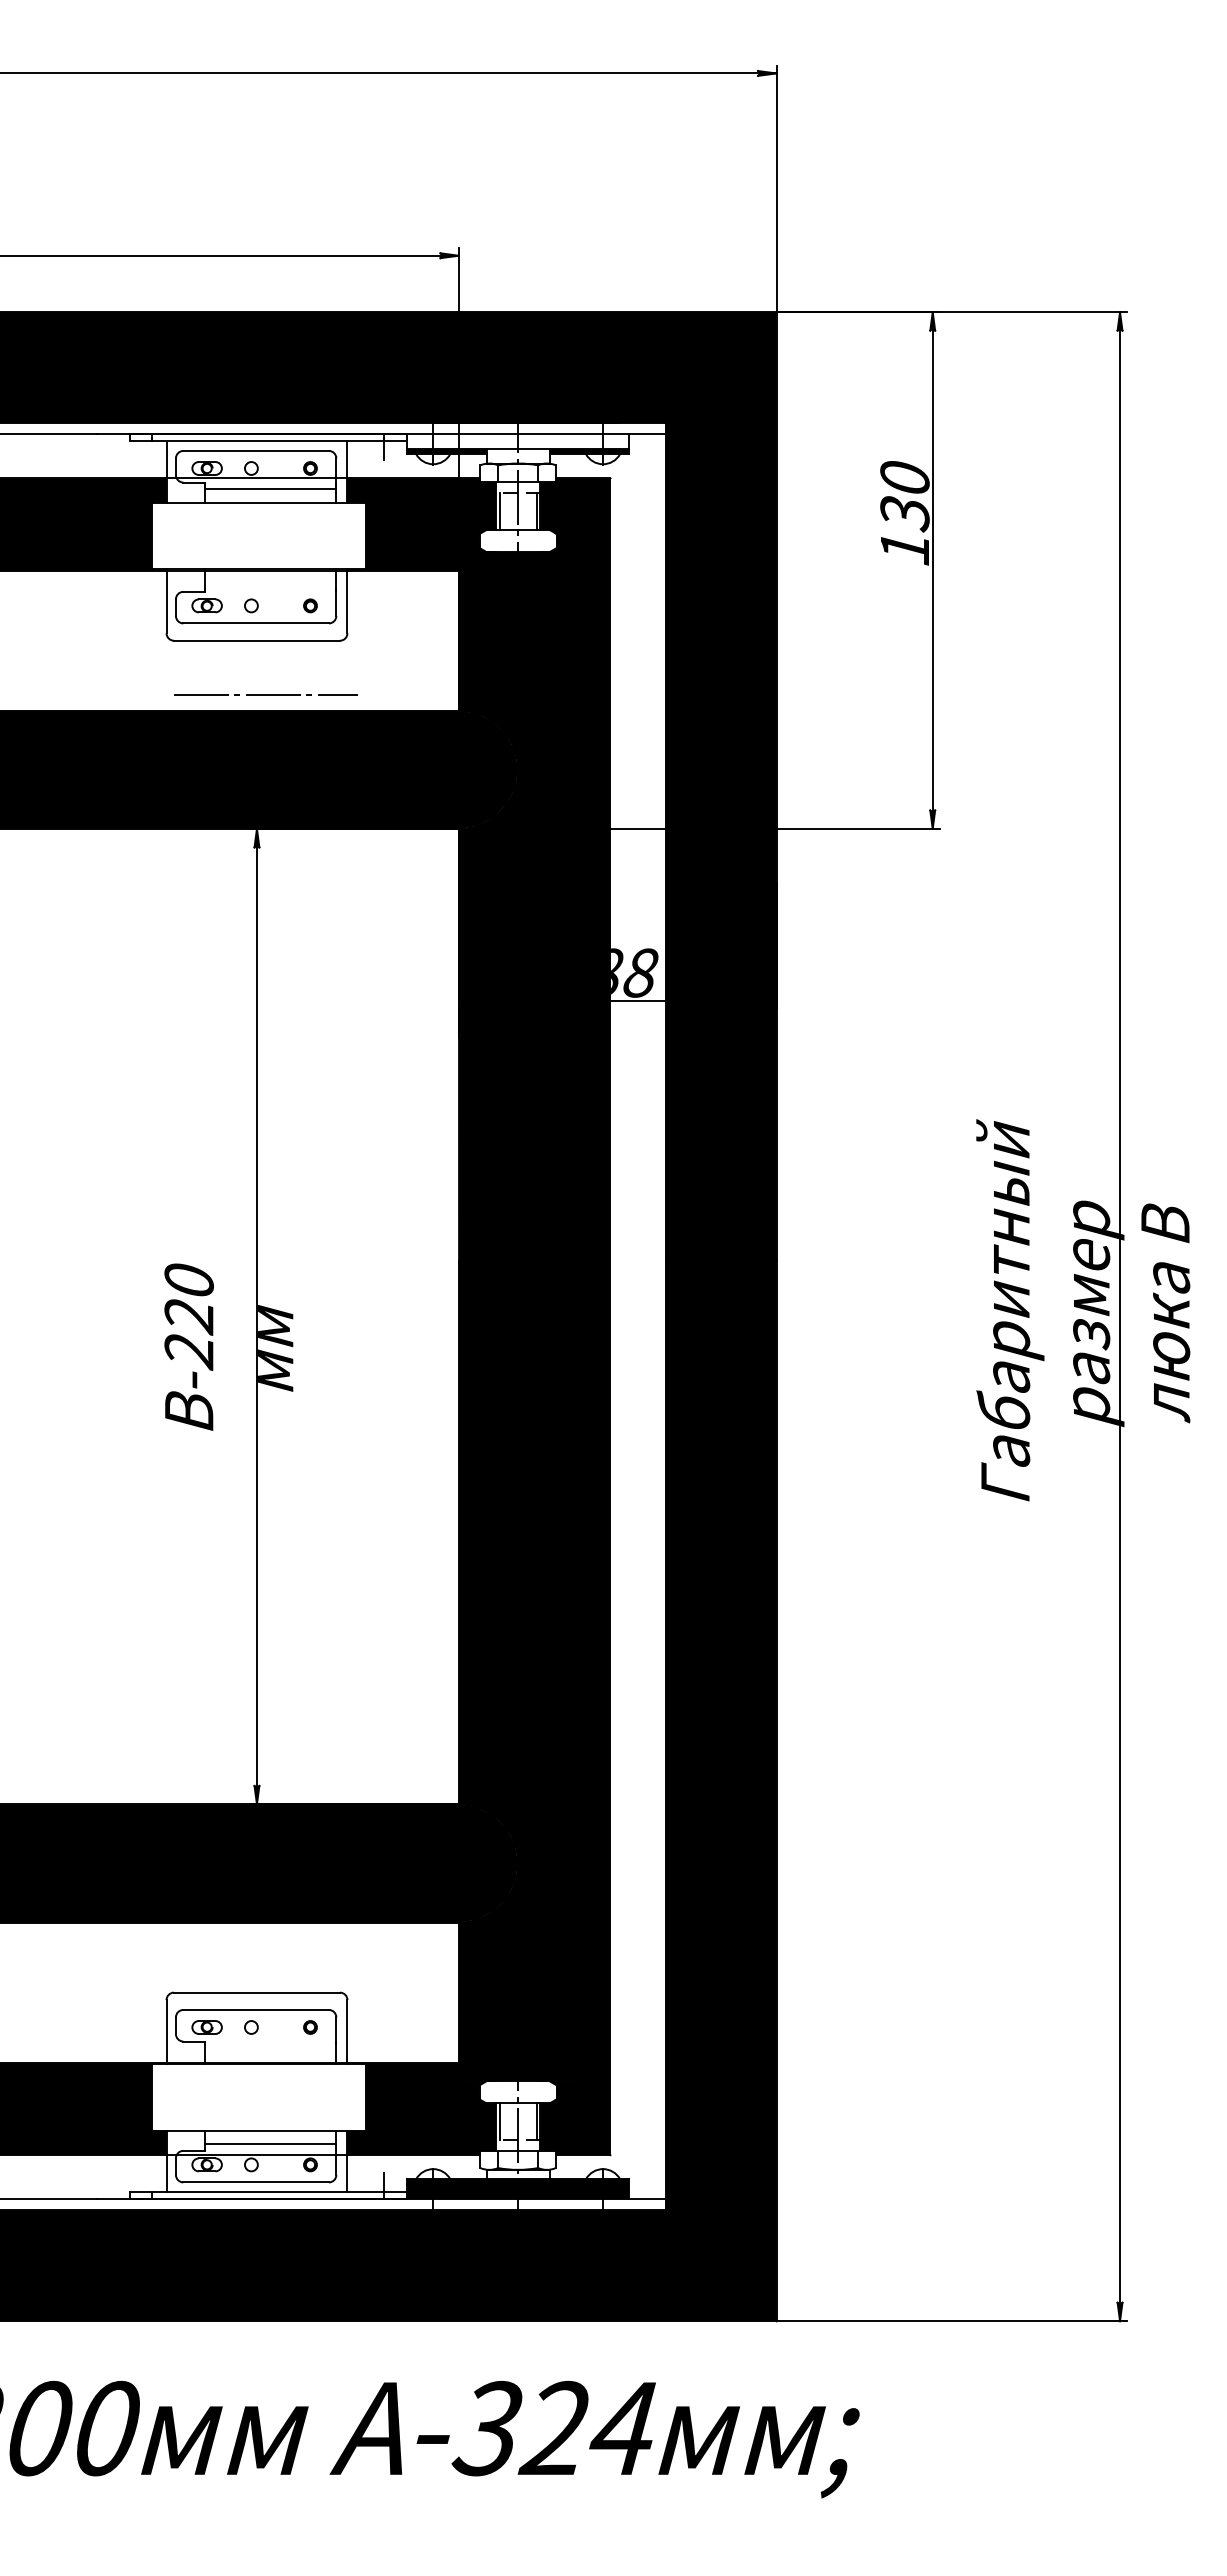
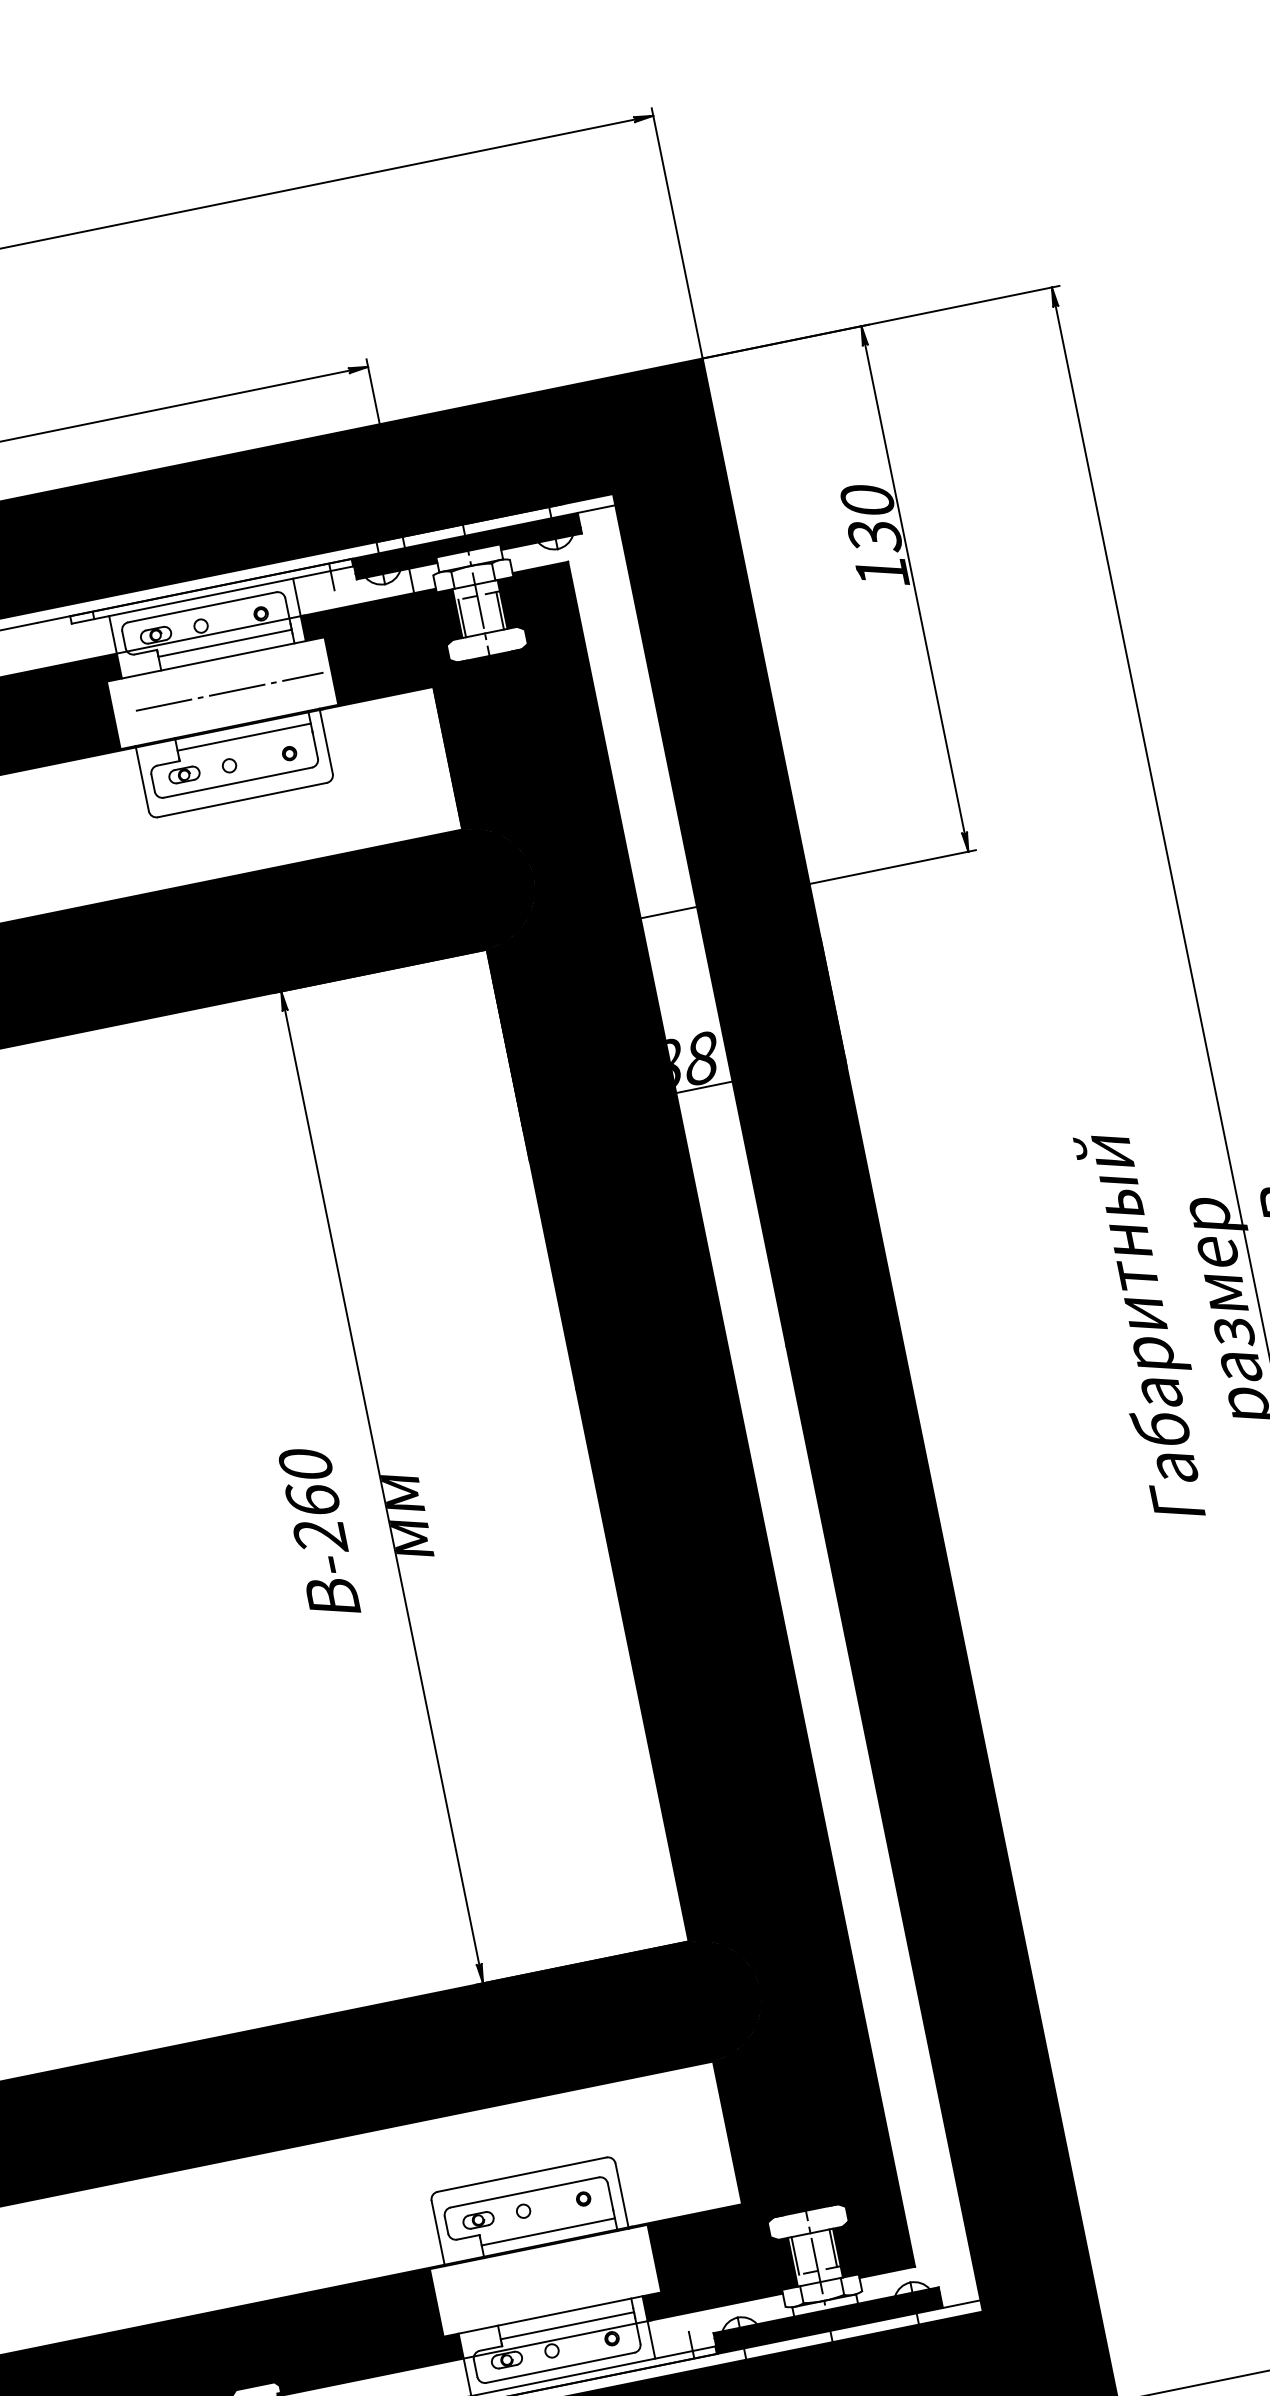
fill: (517, 440) -> (465, 542), added
line: (270, 581) -> (243, 737), added
line: (265, 694) -> (229, 691), moved
text: (188, 1315) -> (312, 1500), -220 -> -260
line: (270, 2051) -> (547, 2231), added

